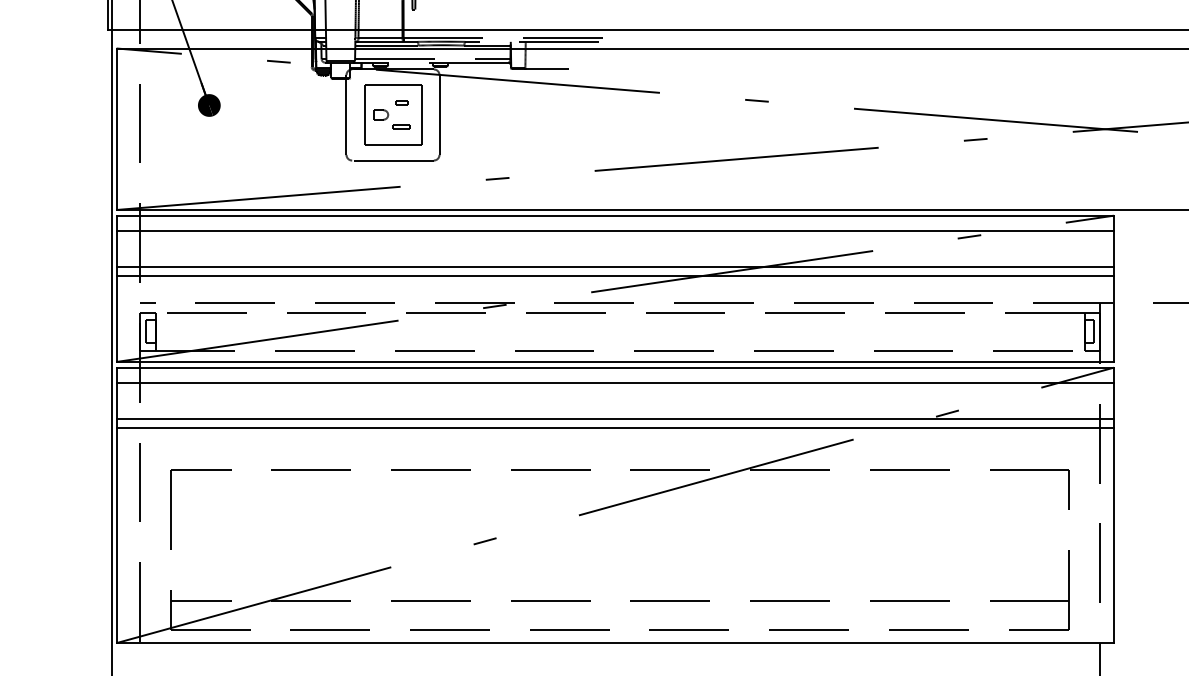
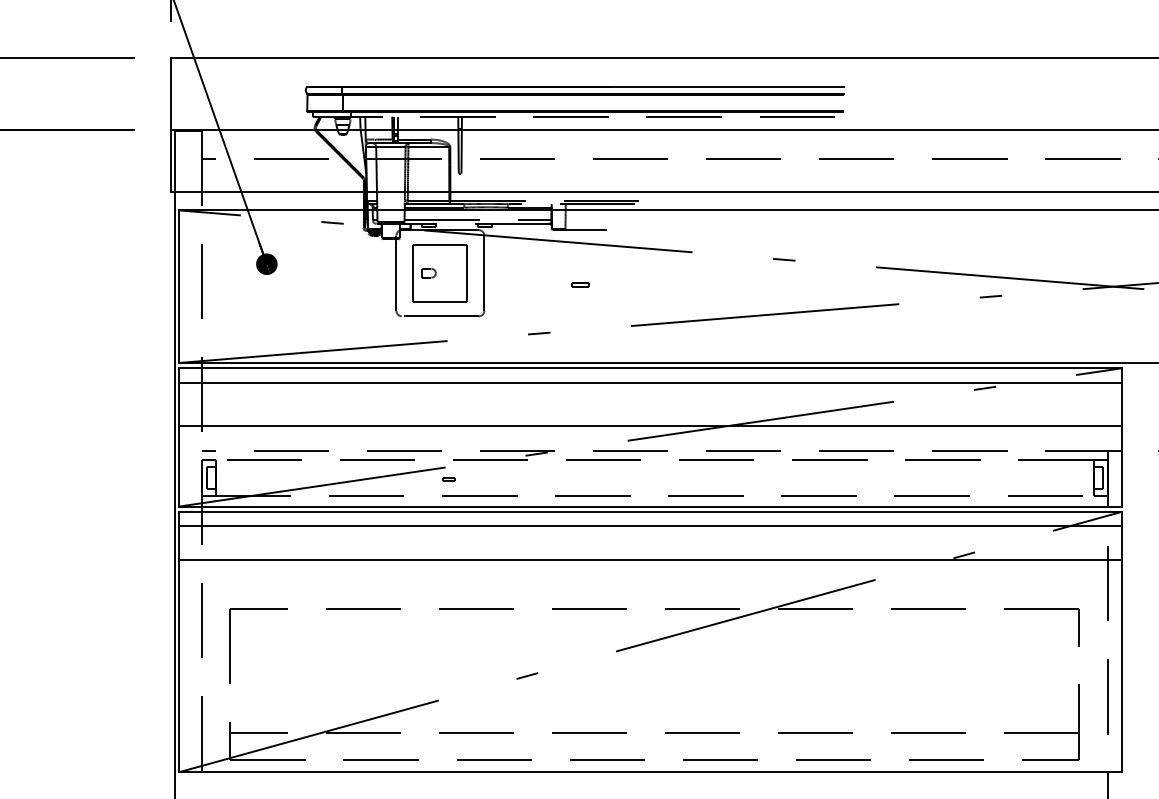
part: (401, 102) -> (448, 479), moved
part: (401, 126) -> (580, 284), moved
line: (615, 266) -> (650, 416), removed
line: (615, 428) -> (650, 569), removed

